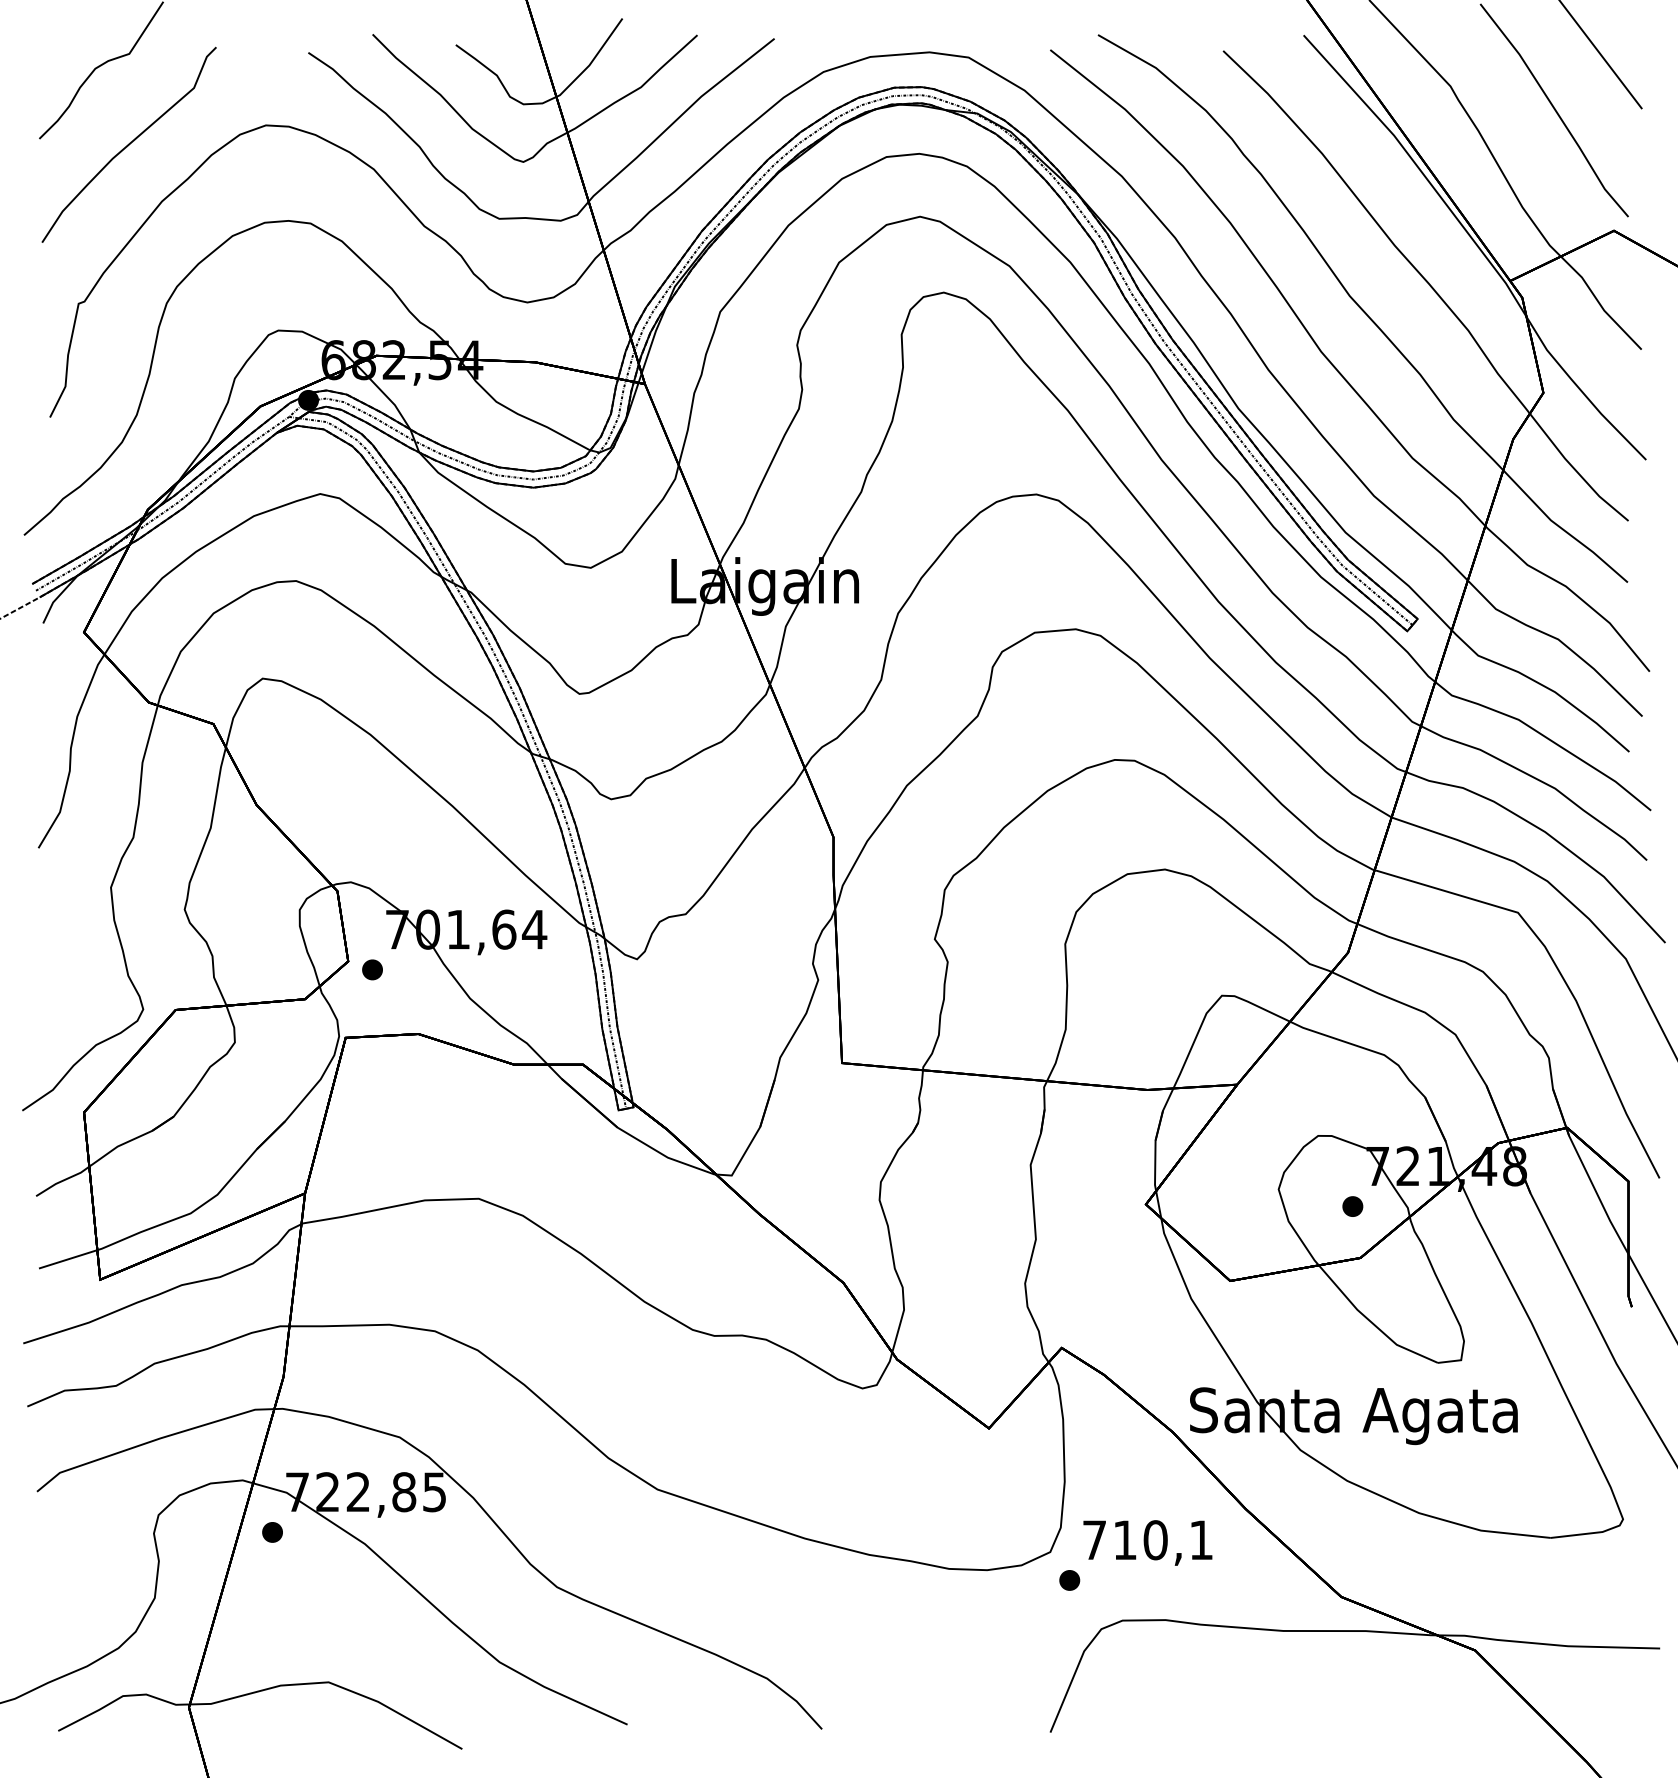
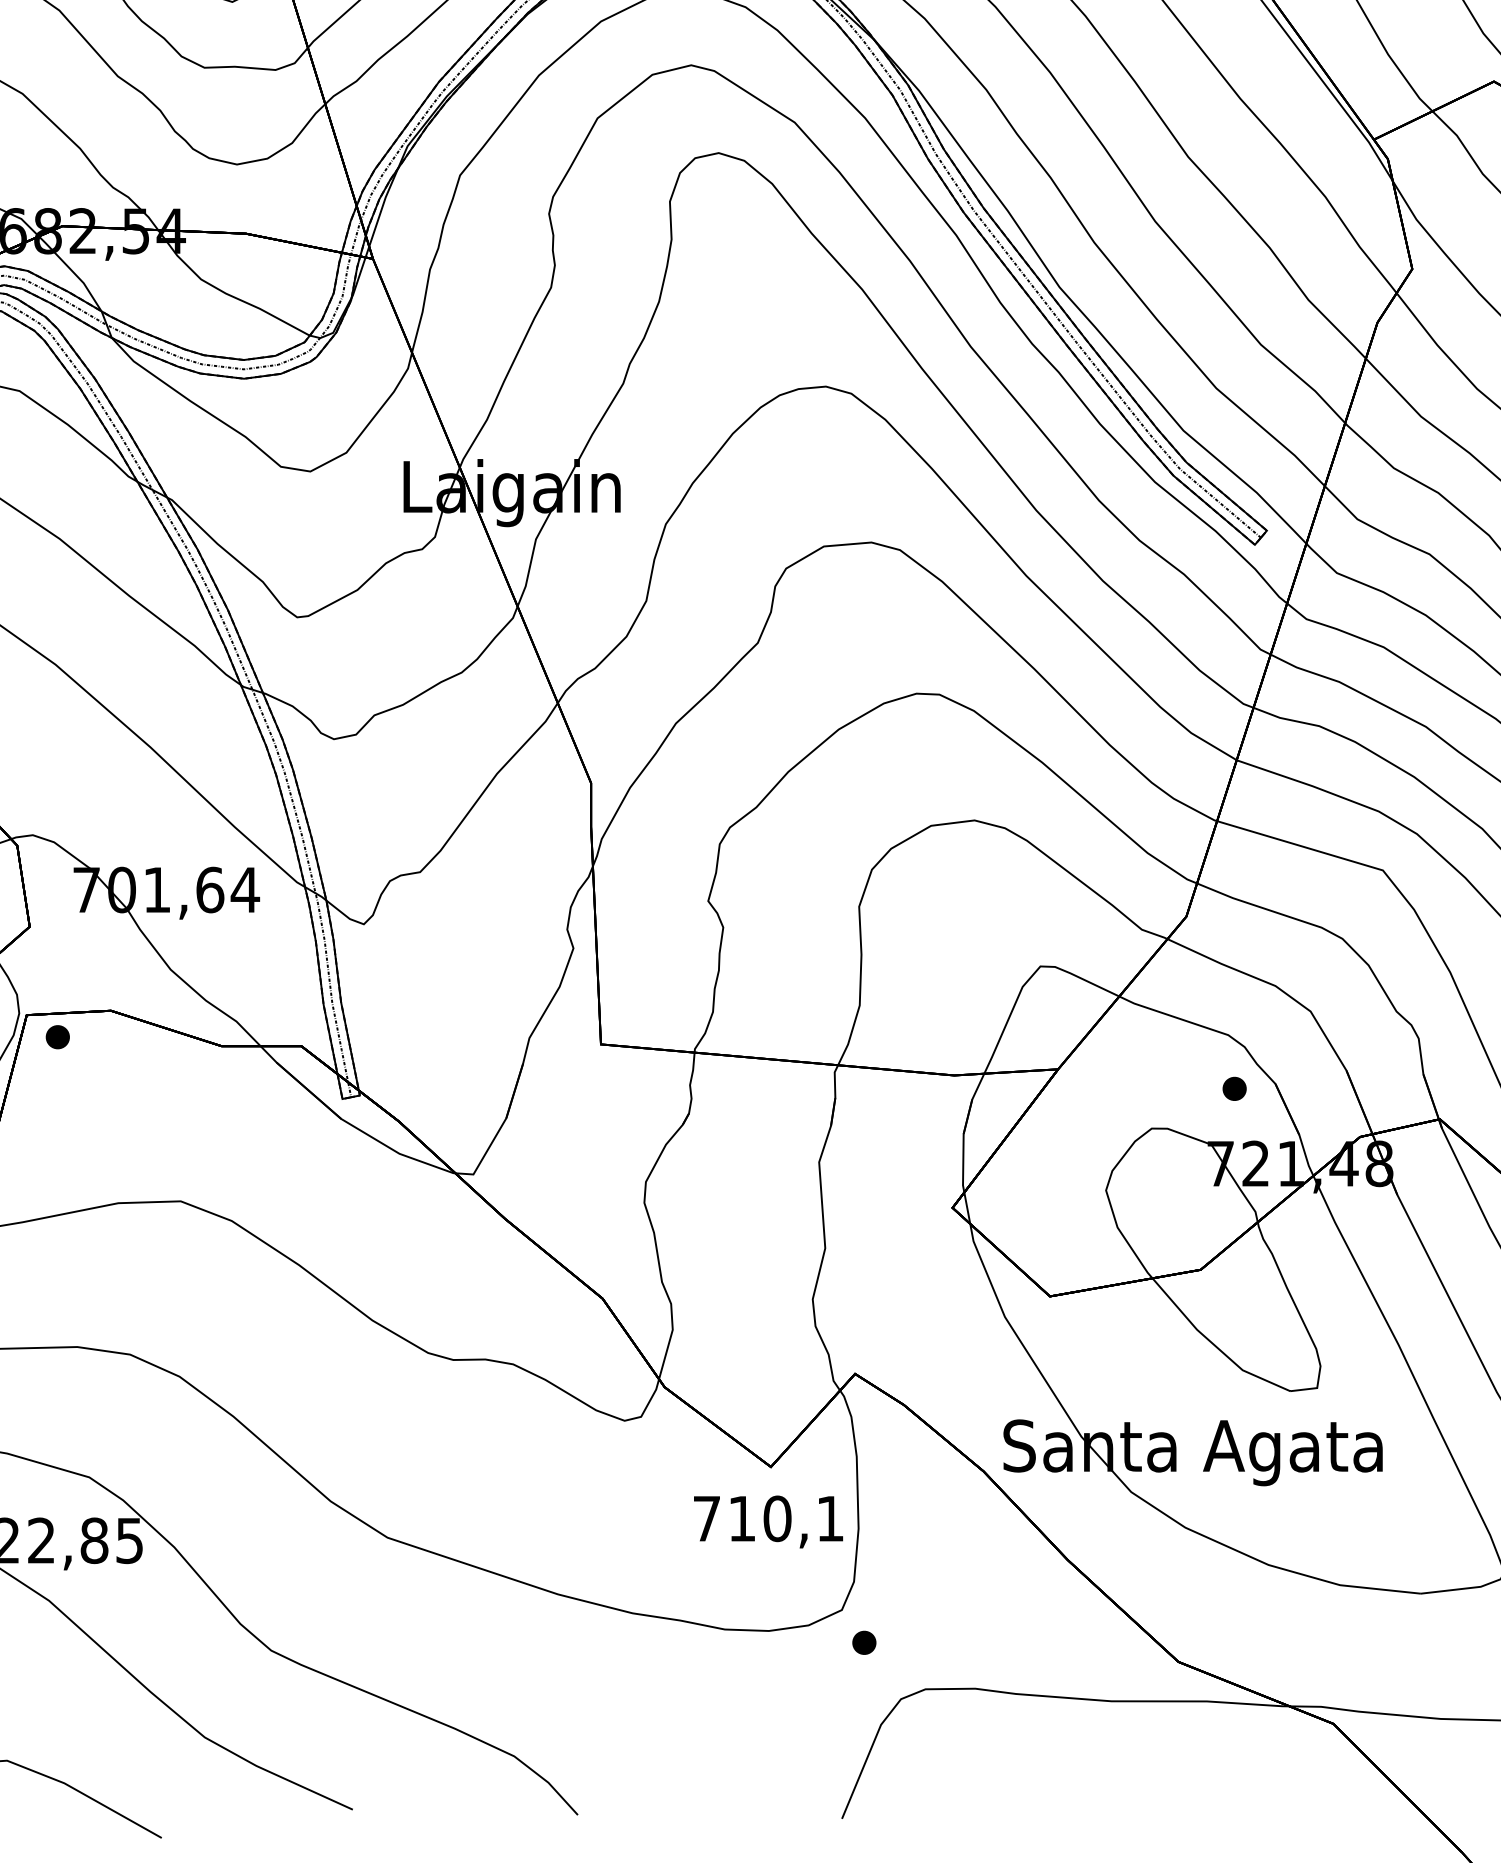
part: (372, 969) -> (57, 1036), moved
part: (1352, 1206) -> (1234, 1088), moved
text: (1147, 1542) -> (768, 1521), moved

